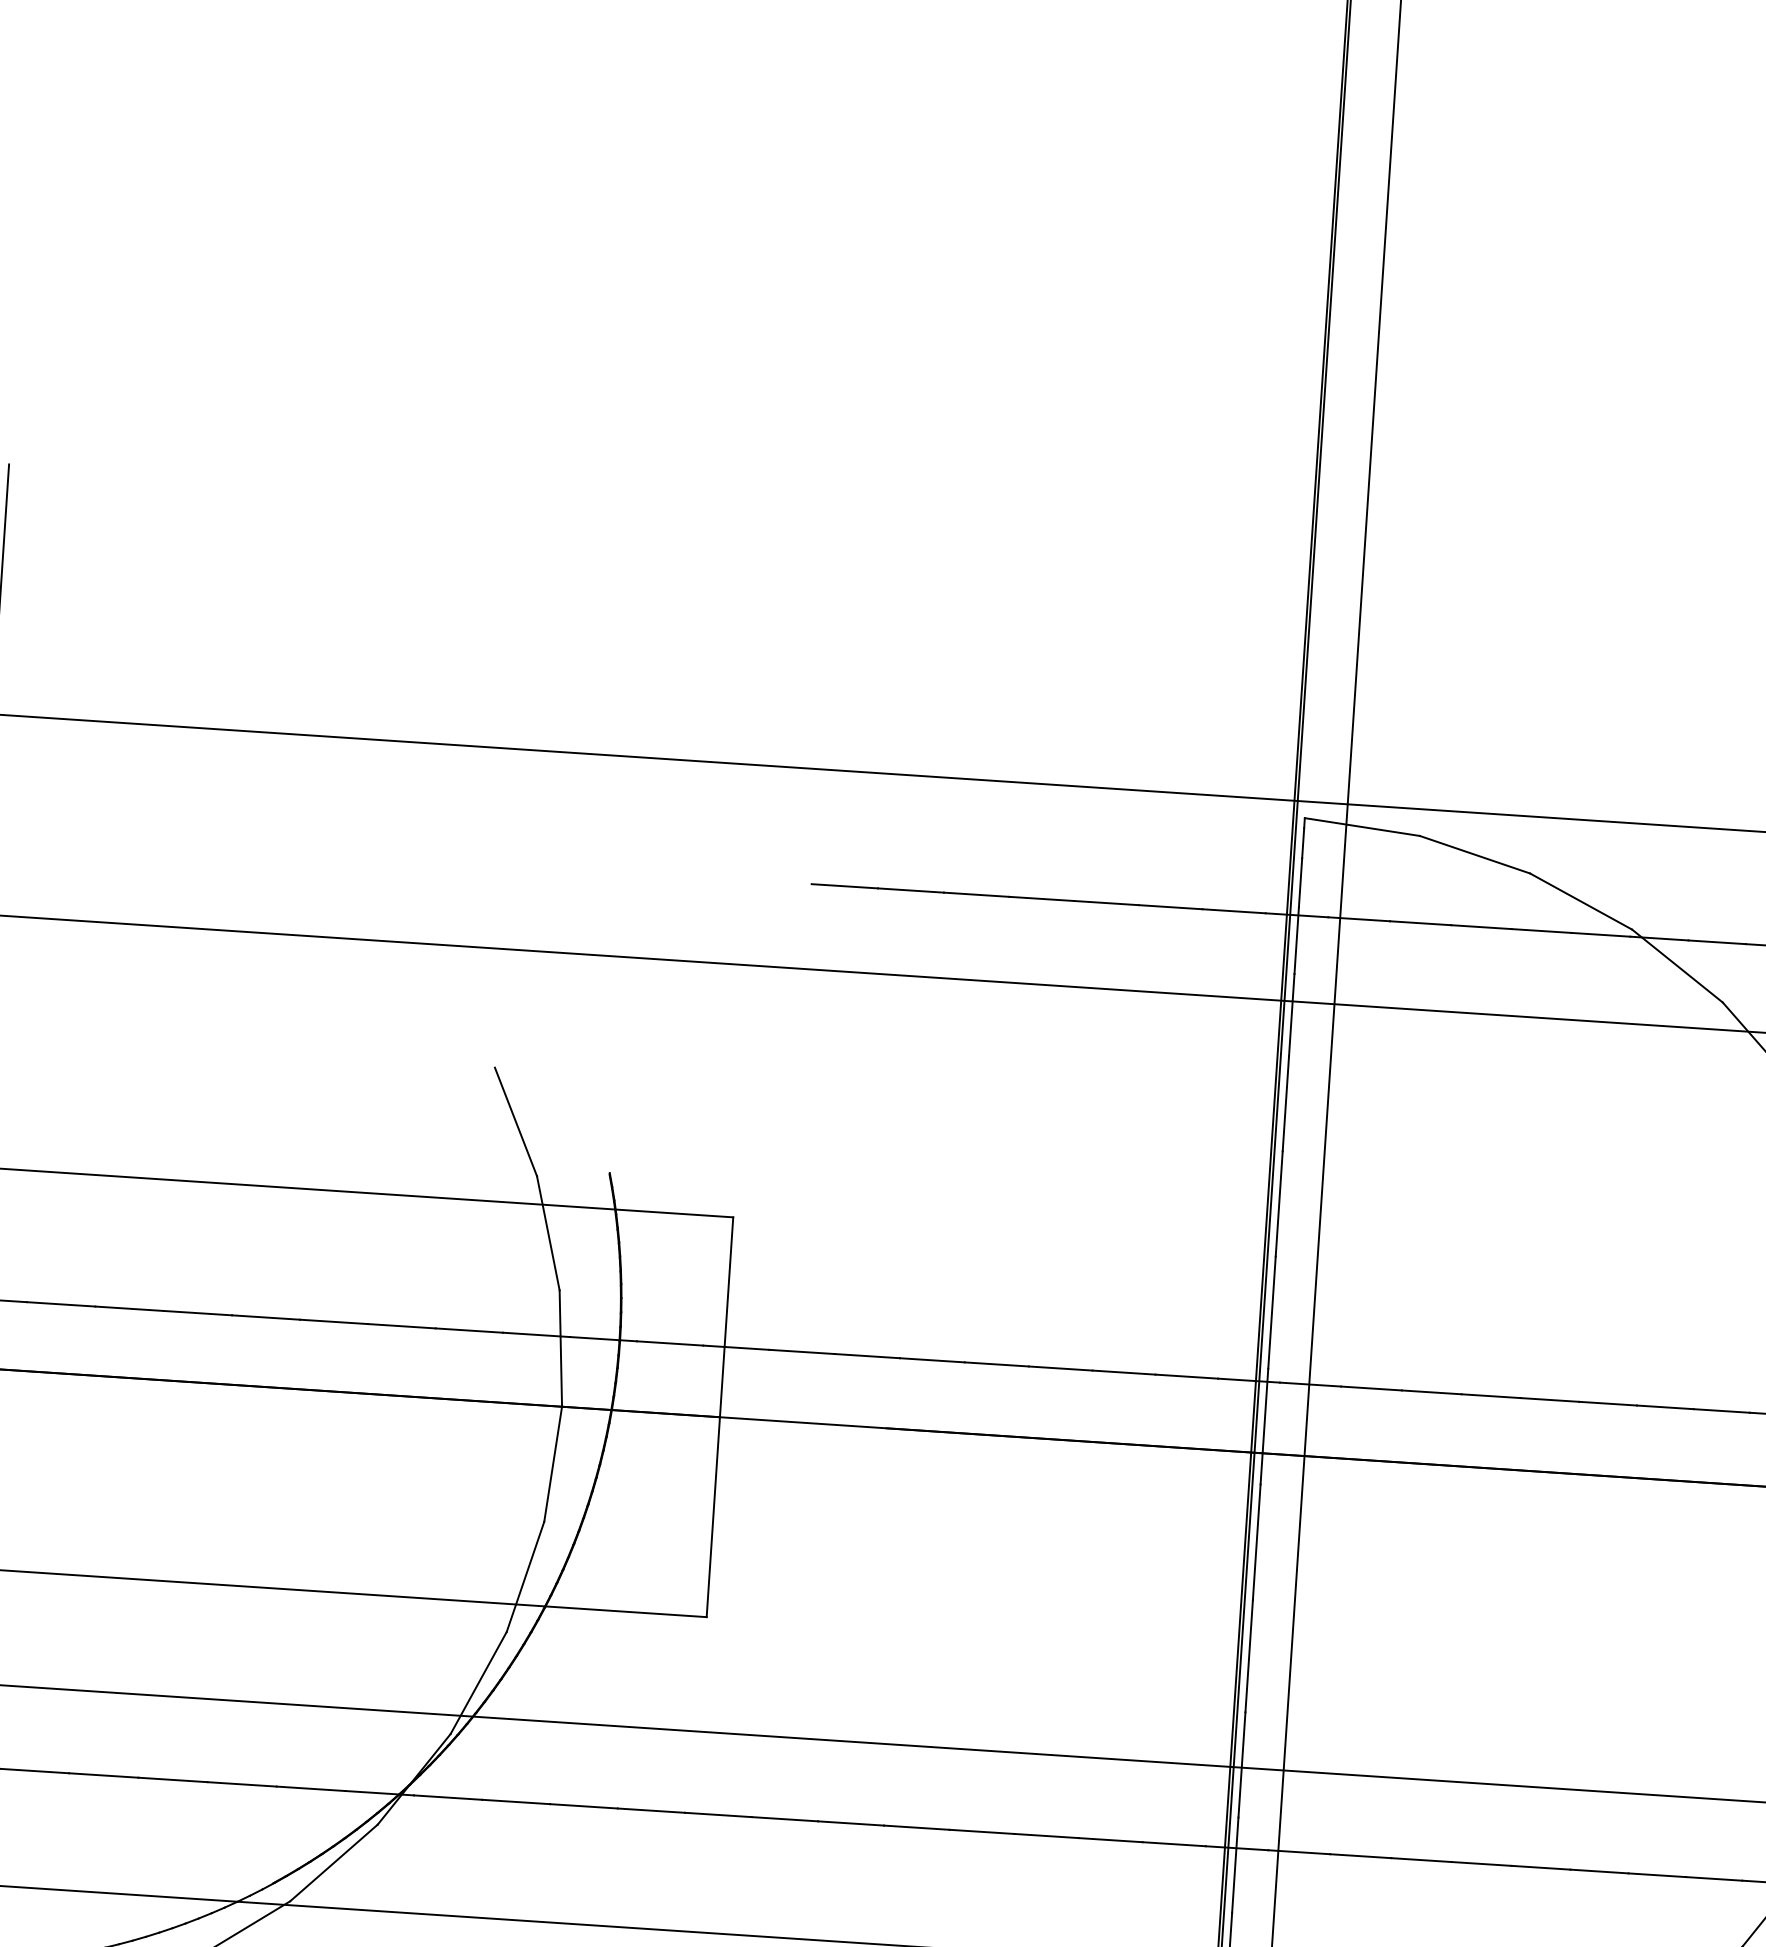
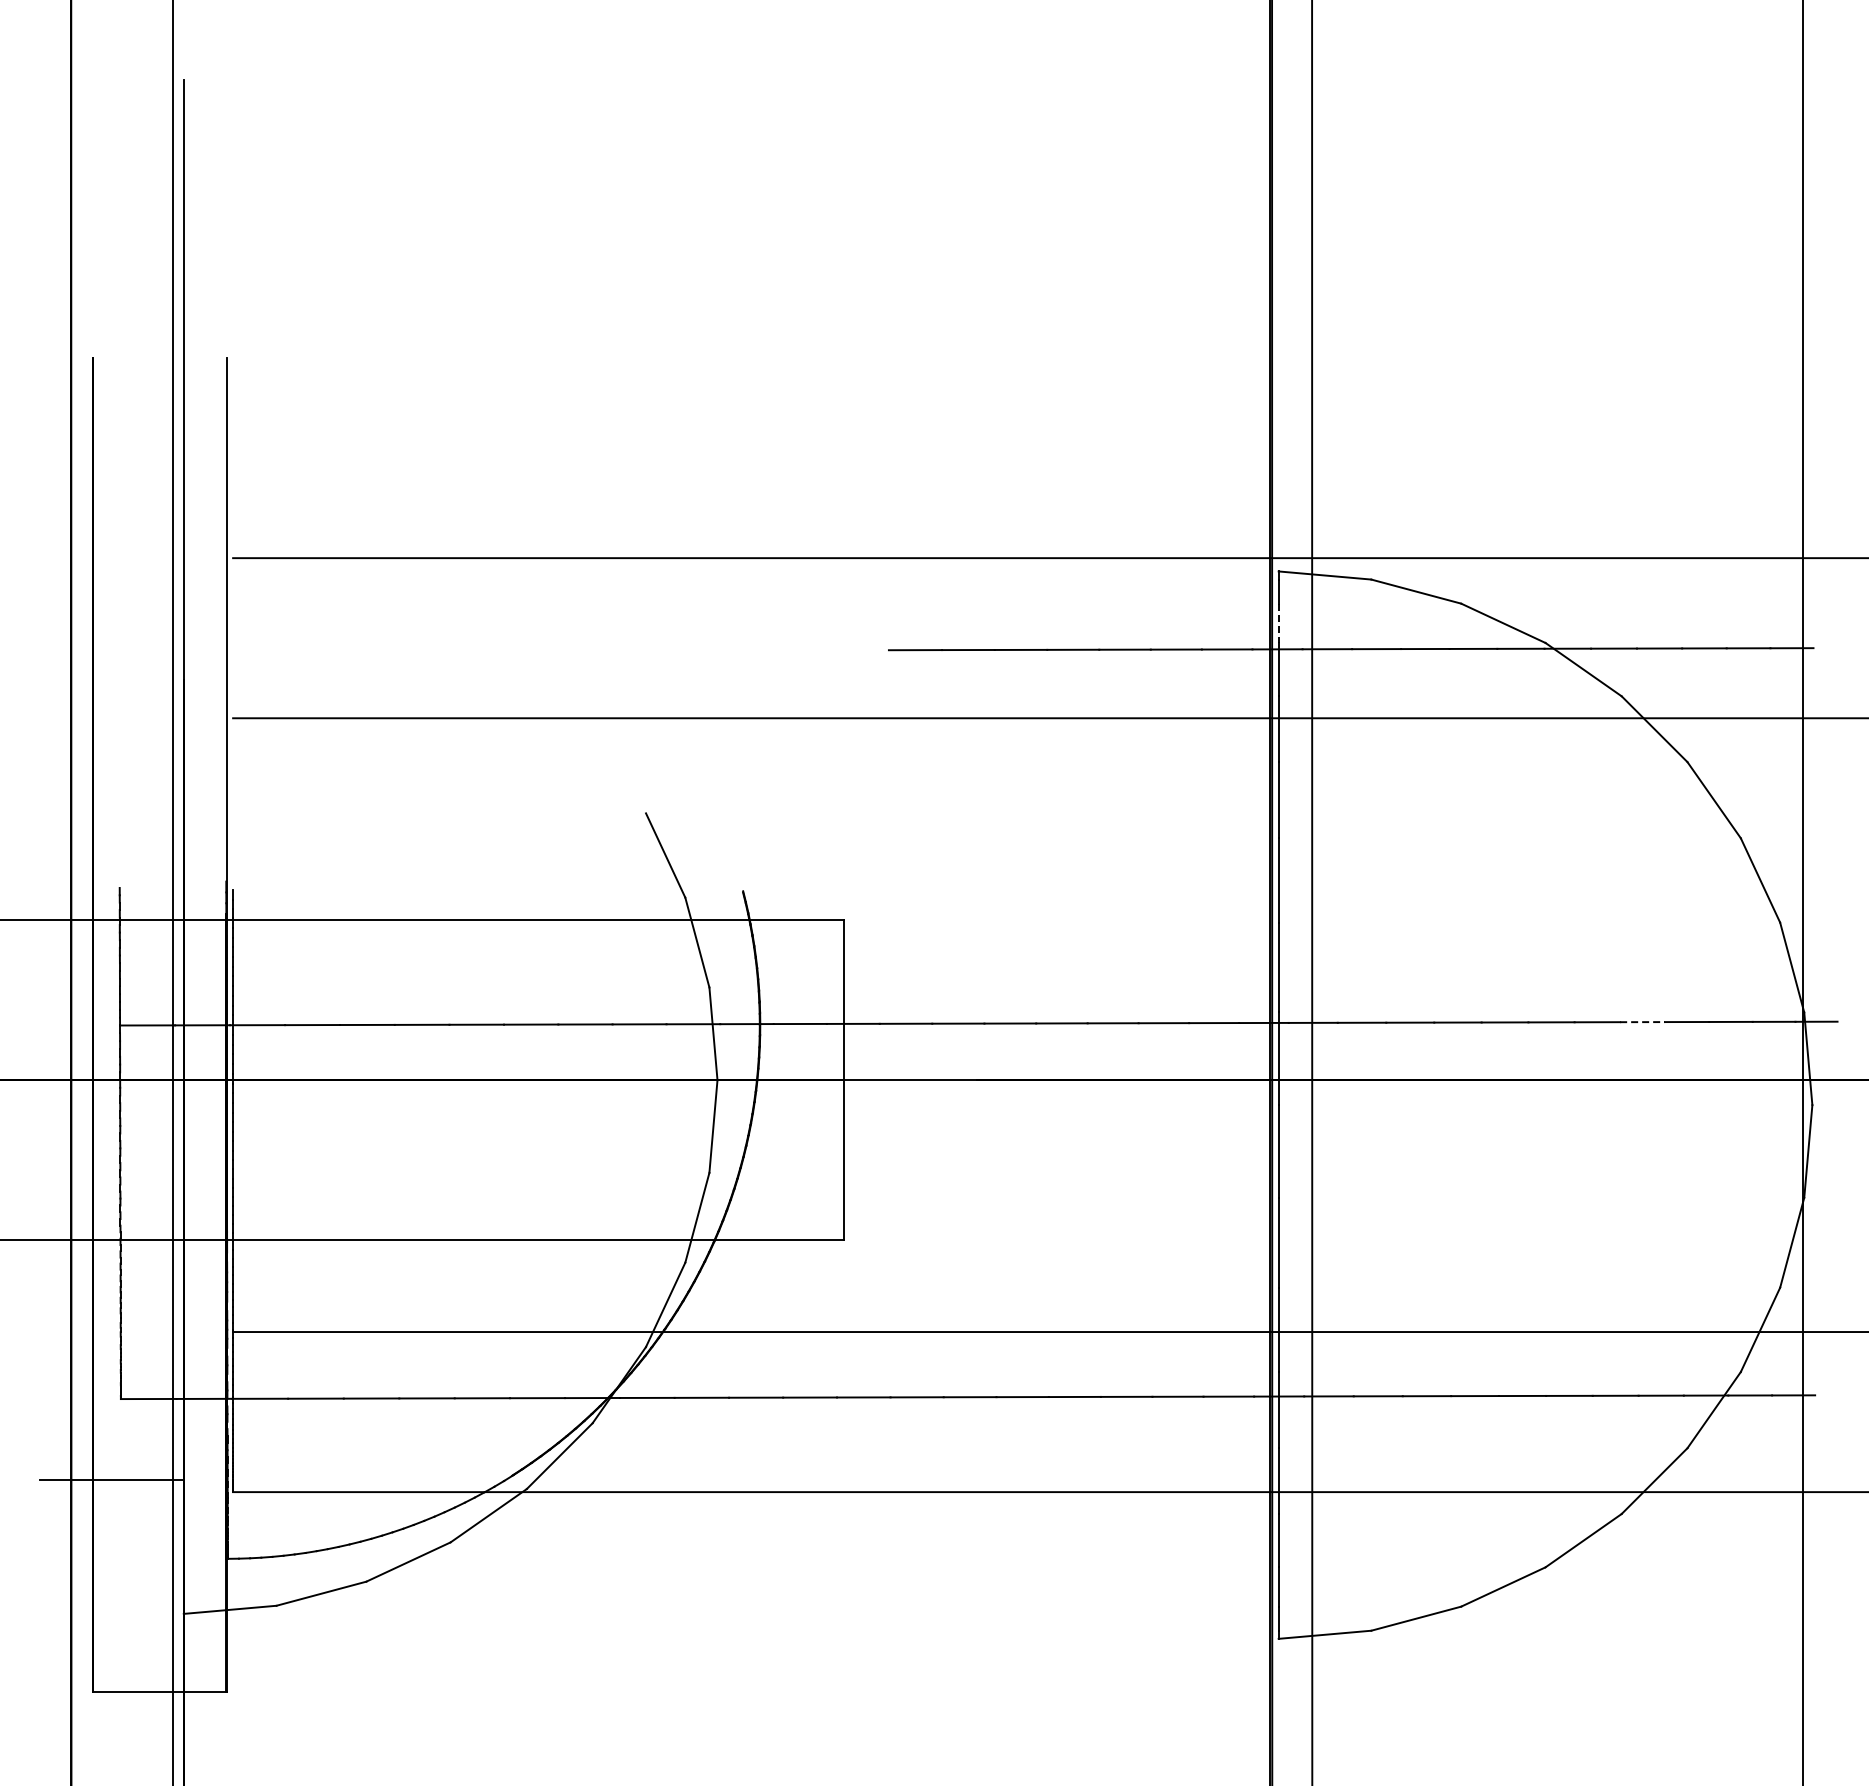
line: (1300, 883) -> (1278, 623), solid -> dashed
line: (1722, 1411) -> (1643, 1022), solid -> dashed

